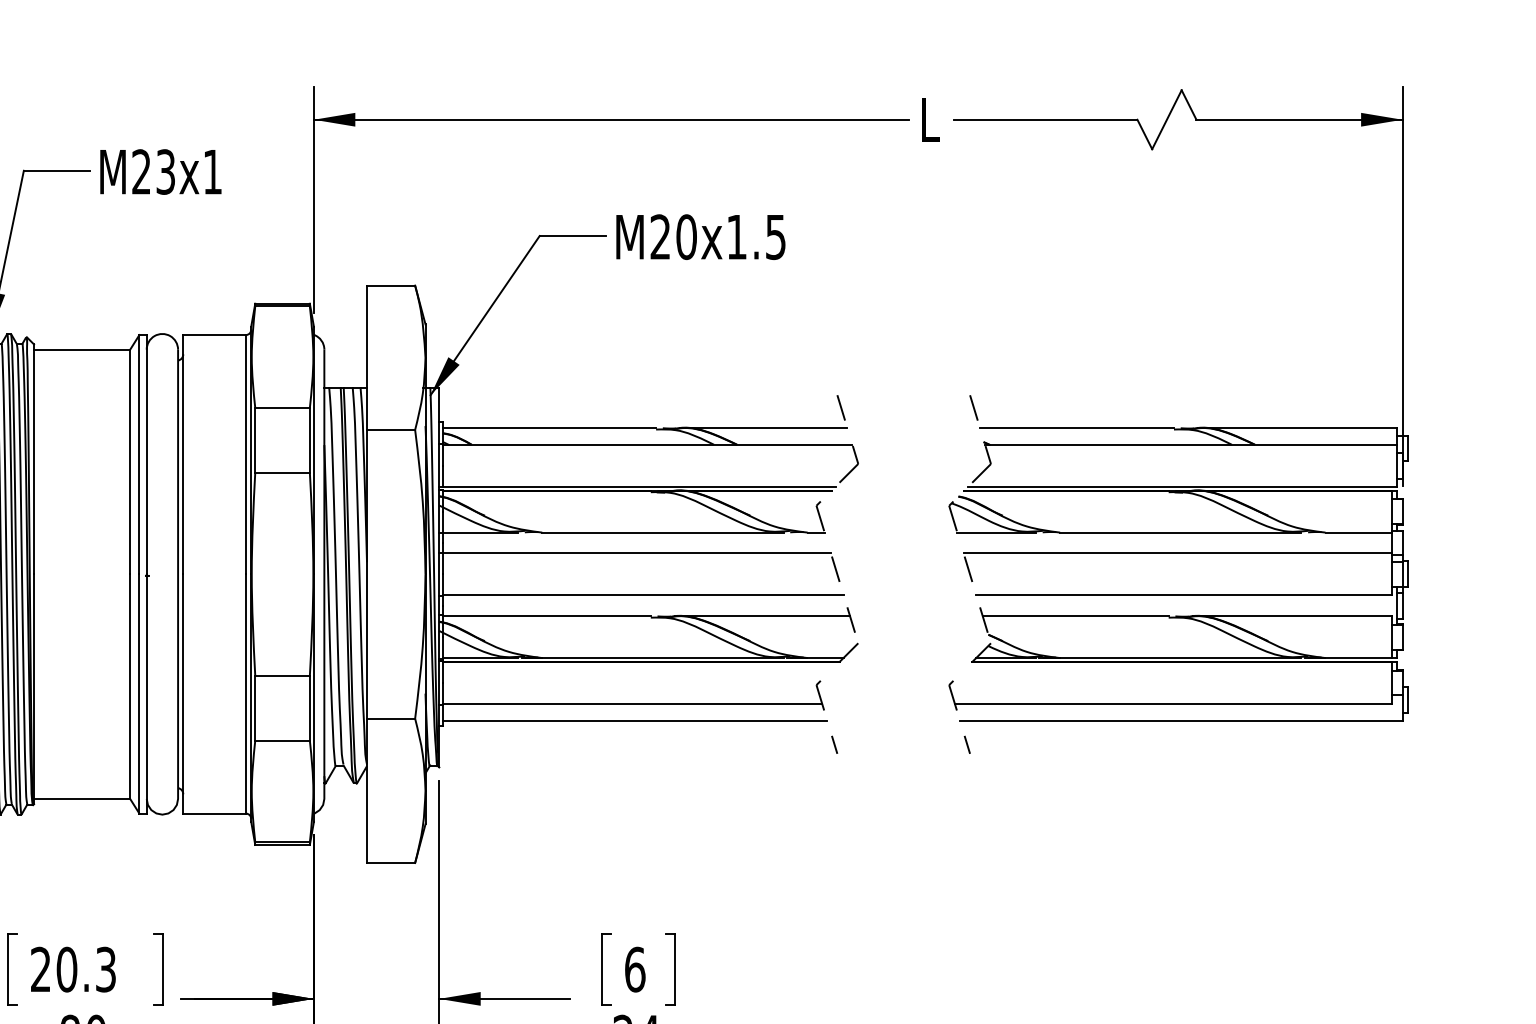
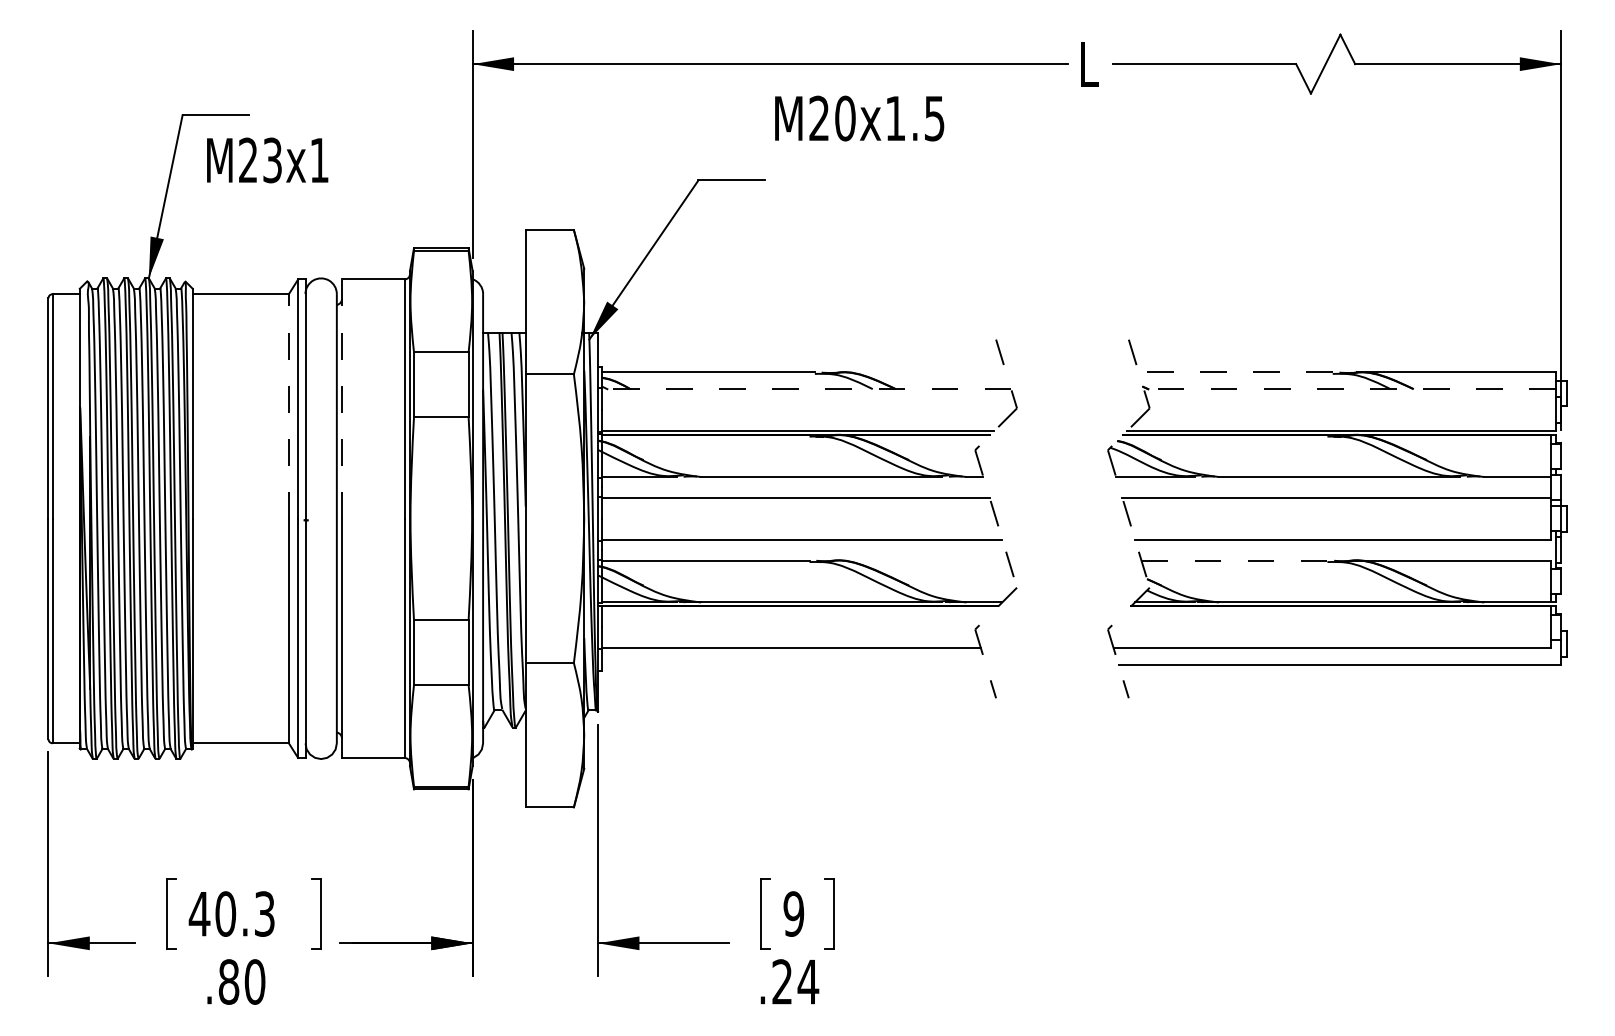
text: (160, 172) -> (267, 160), moved
text: (700, 237) -> (859, 118), moved
line: (763, 428) -> (922, 372), removed
line: (1076, 428) -> (1235, 372), solid -> dashed
line: (647, 445) -> (806, 389), solid -> dashed
line: (1190, 445) -> (1349, 389), solid -> dashed
line: (183, 455) -> (342, 399), solid -> dashed
line: (129, 461) -> (288, 405), solid -> dashed
line: (761, 616) -> (920, 560), removed
line: (1075, 616) -> (1234, 560), solid -> dashed
line: (634, 721) -> (793, 665), removed
text: (40, 969) -> (199, 913), 20.3 -> 40.3
text: (634, 969) -> (793, 913), 6 -> 9

